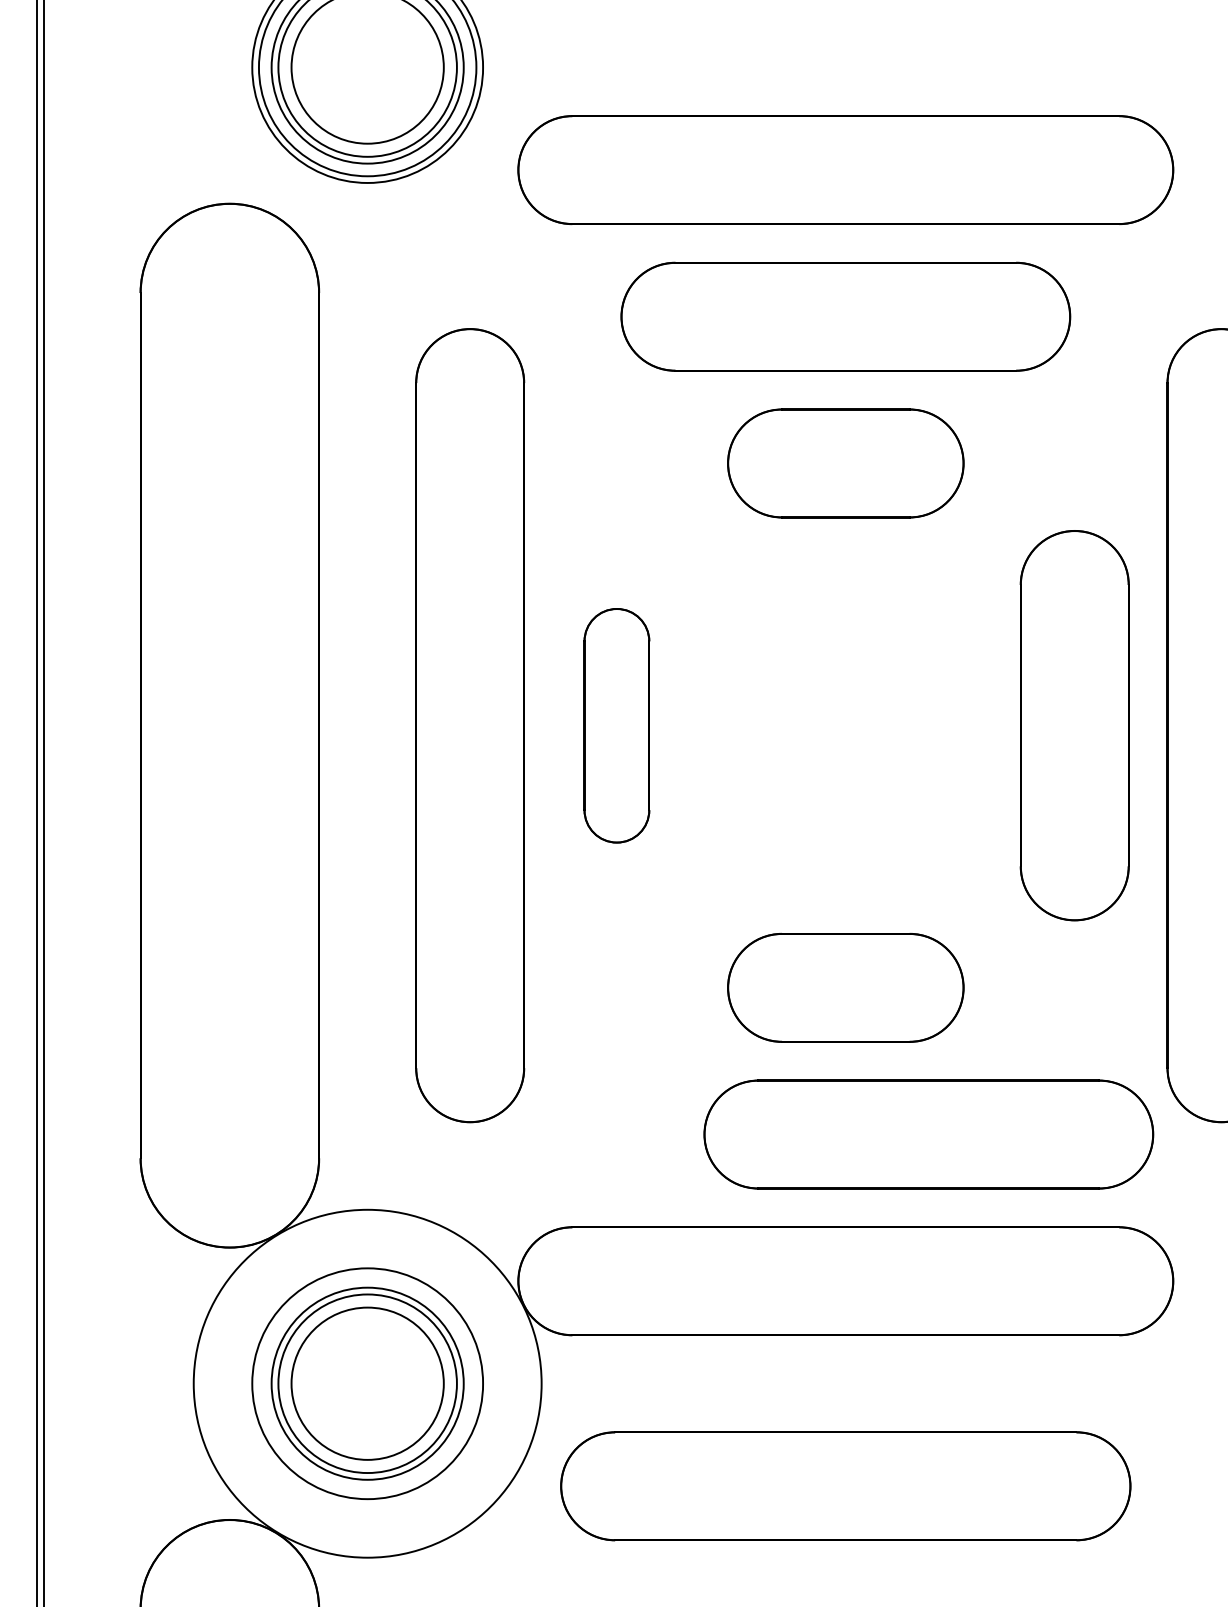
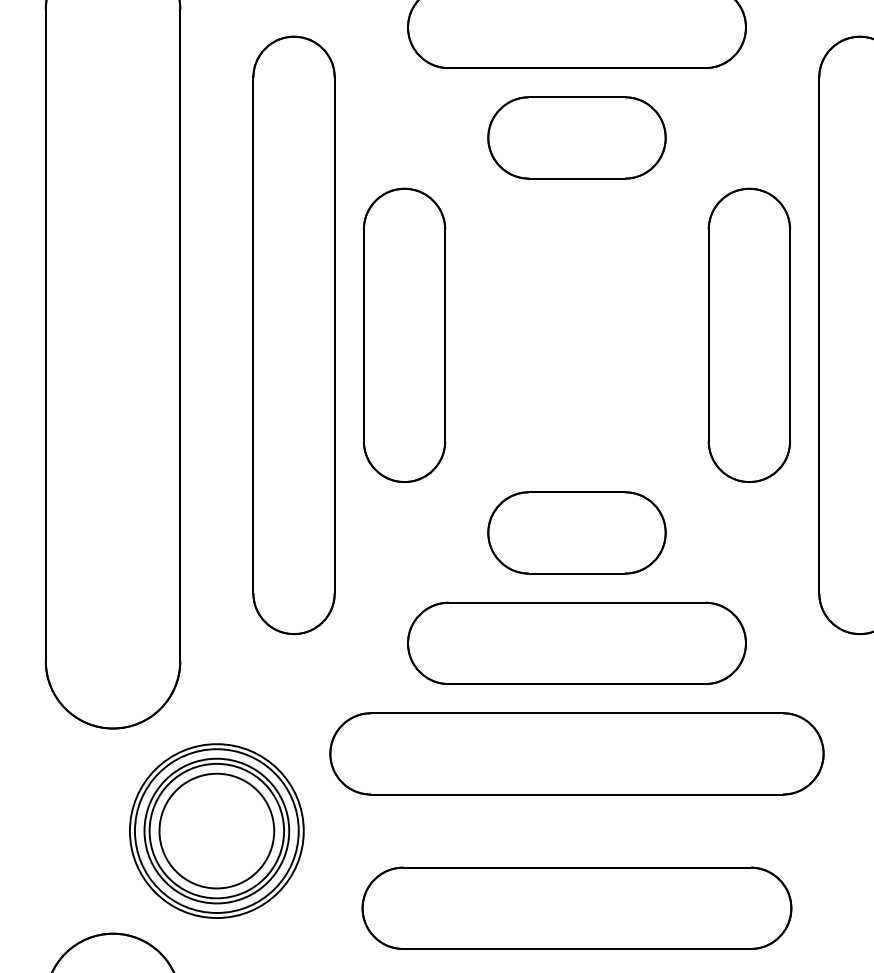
part: (616, 725) -> (404, 335), size x1.67
part: (928, 1134) -> (576, 643), moved
circle: (367, 1383) -> (216, 830), size x0.62

